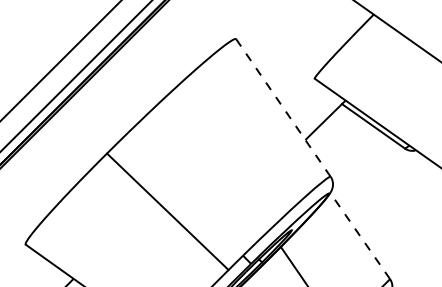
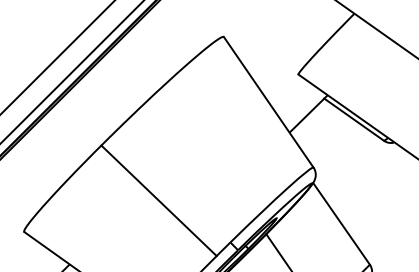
line: (283, 107) -> (268, 101), dashed -> solid
line: (359, 235) -> (340, 223), dashed -> solid

